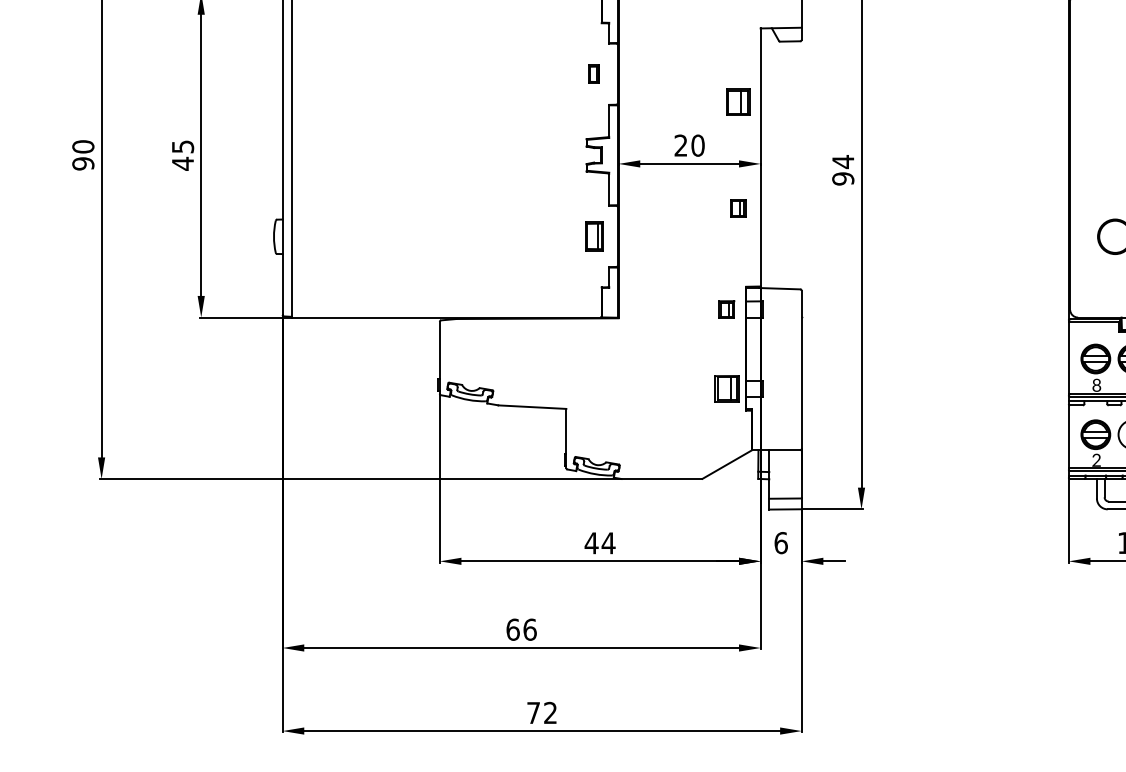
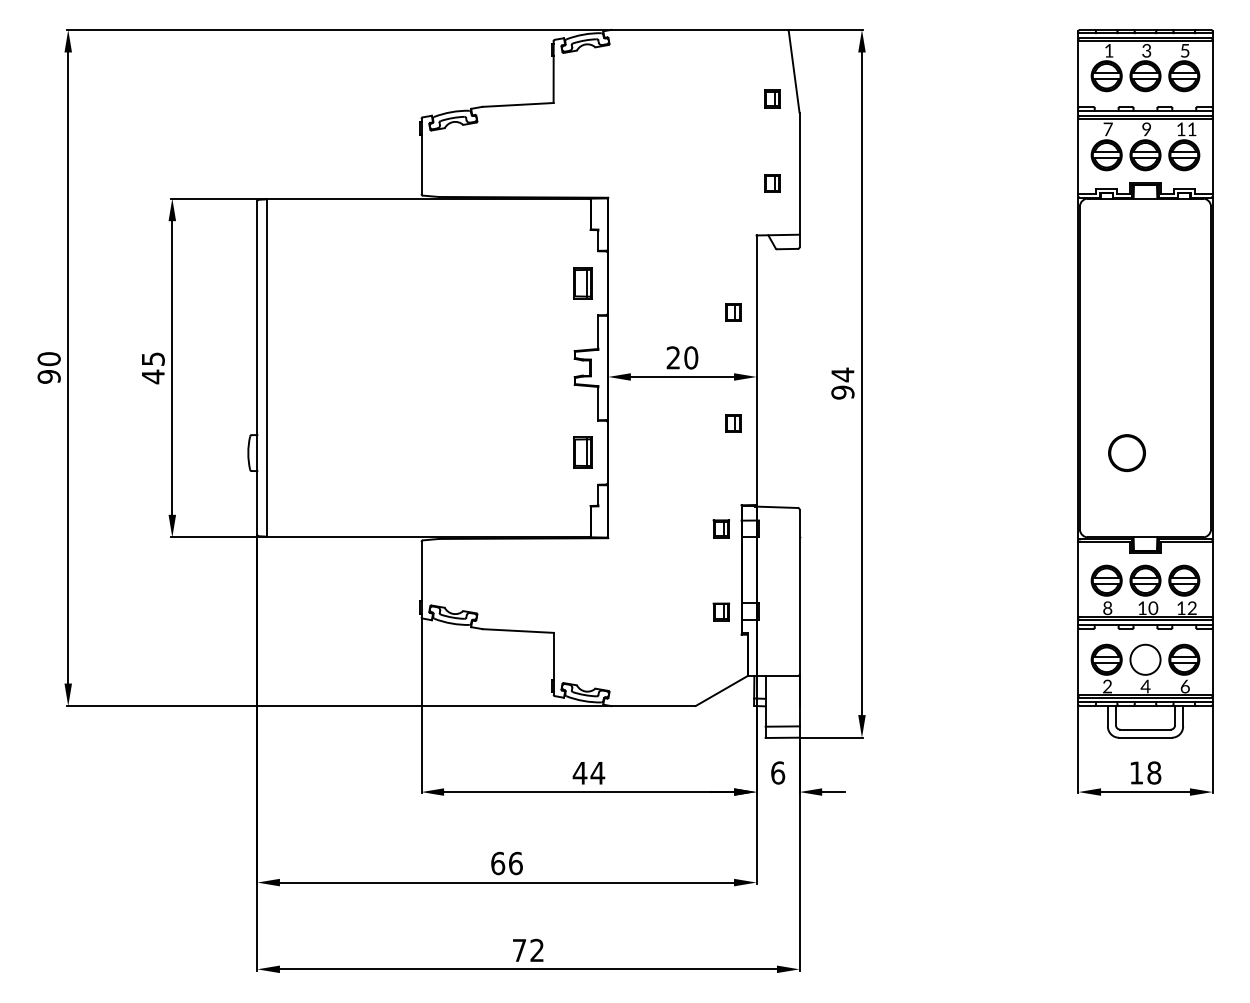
part: (593, 74) -> (582, 283), size x1.67
part: (738, 102) -> (733, 312), size x0.62
part: (726, 388) -> (720, 611), size x0.62

